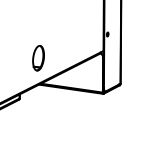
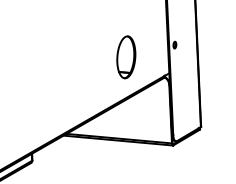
part: (38, 58) -> (126, 57), moved

